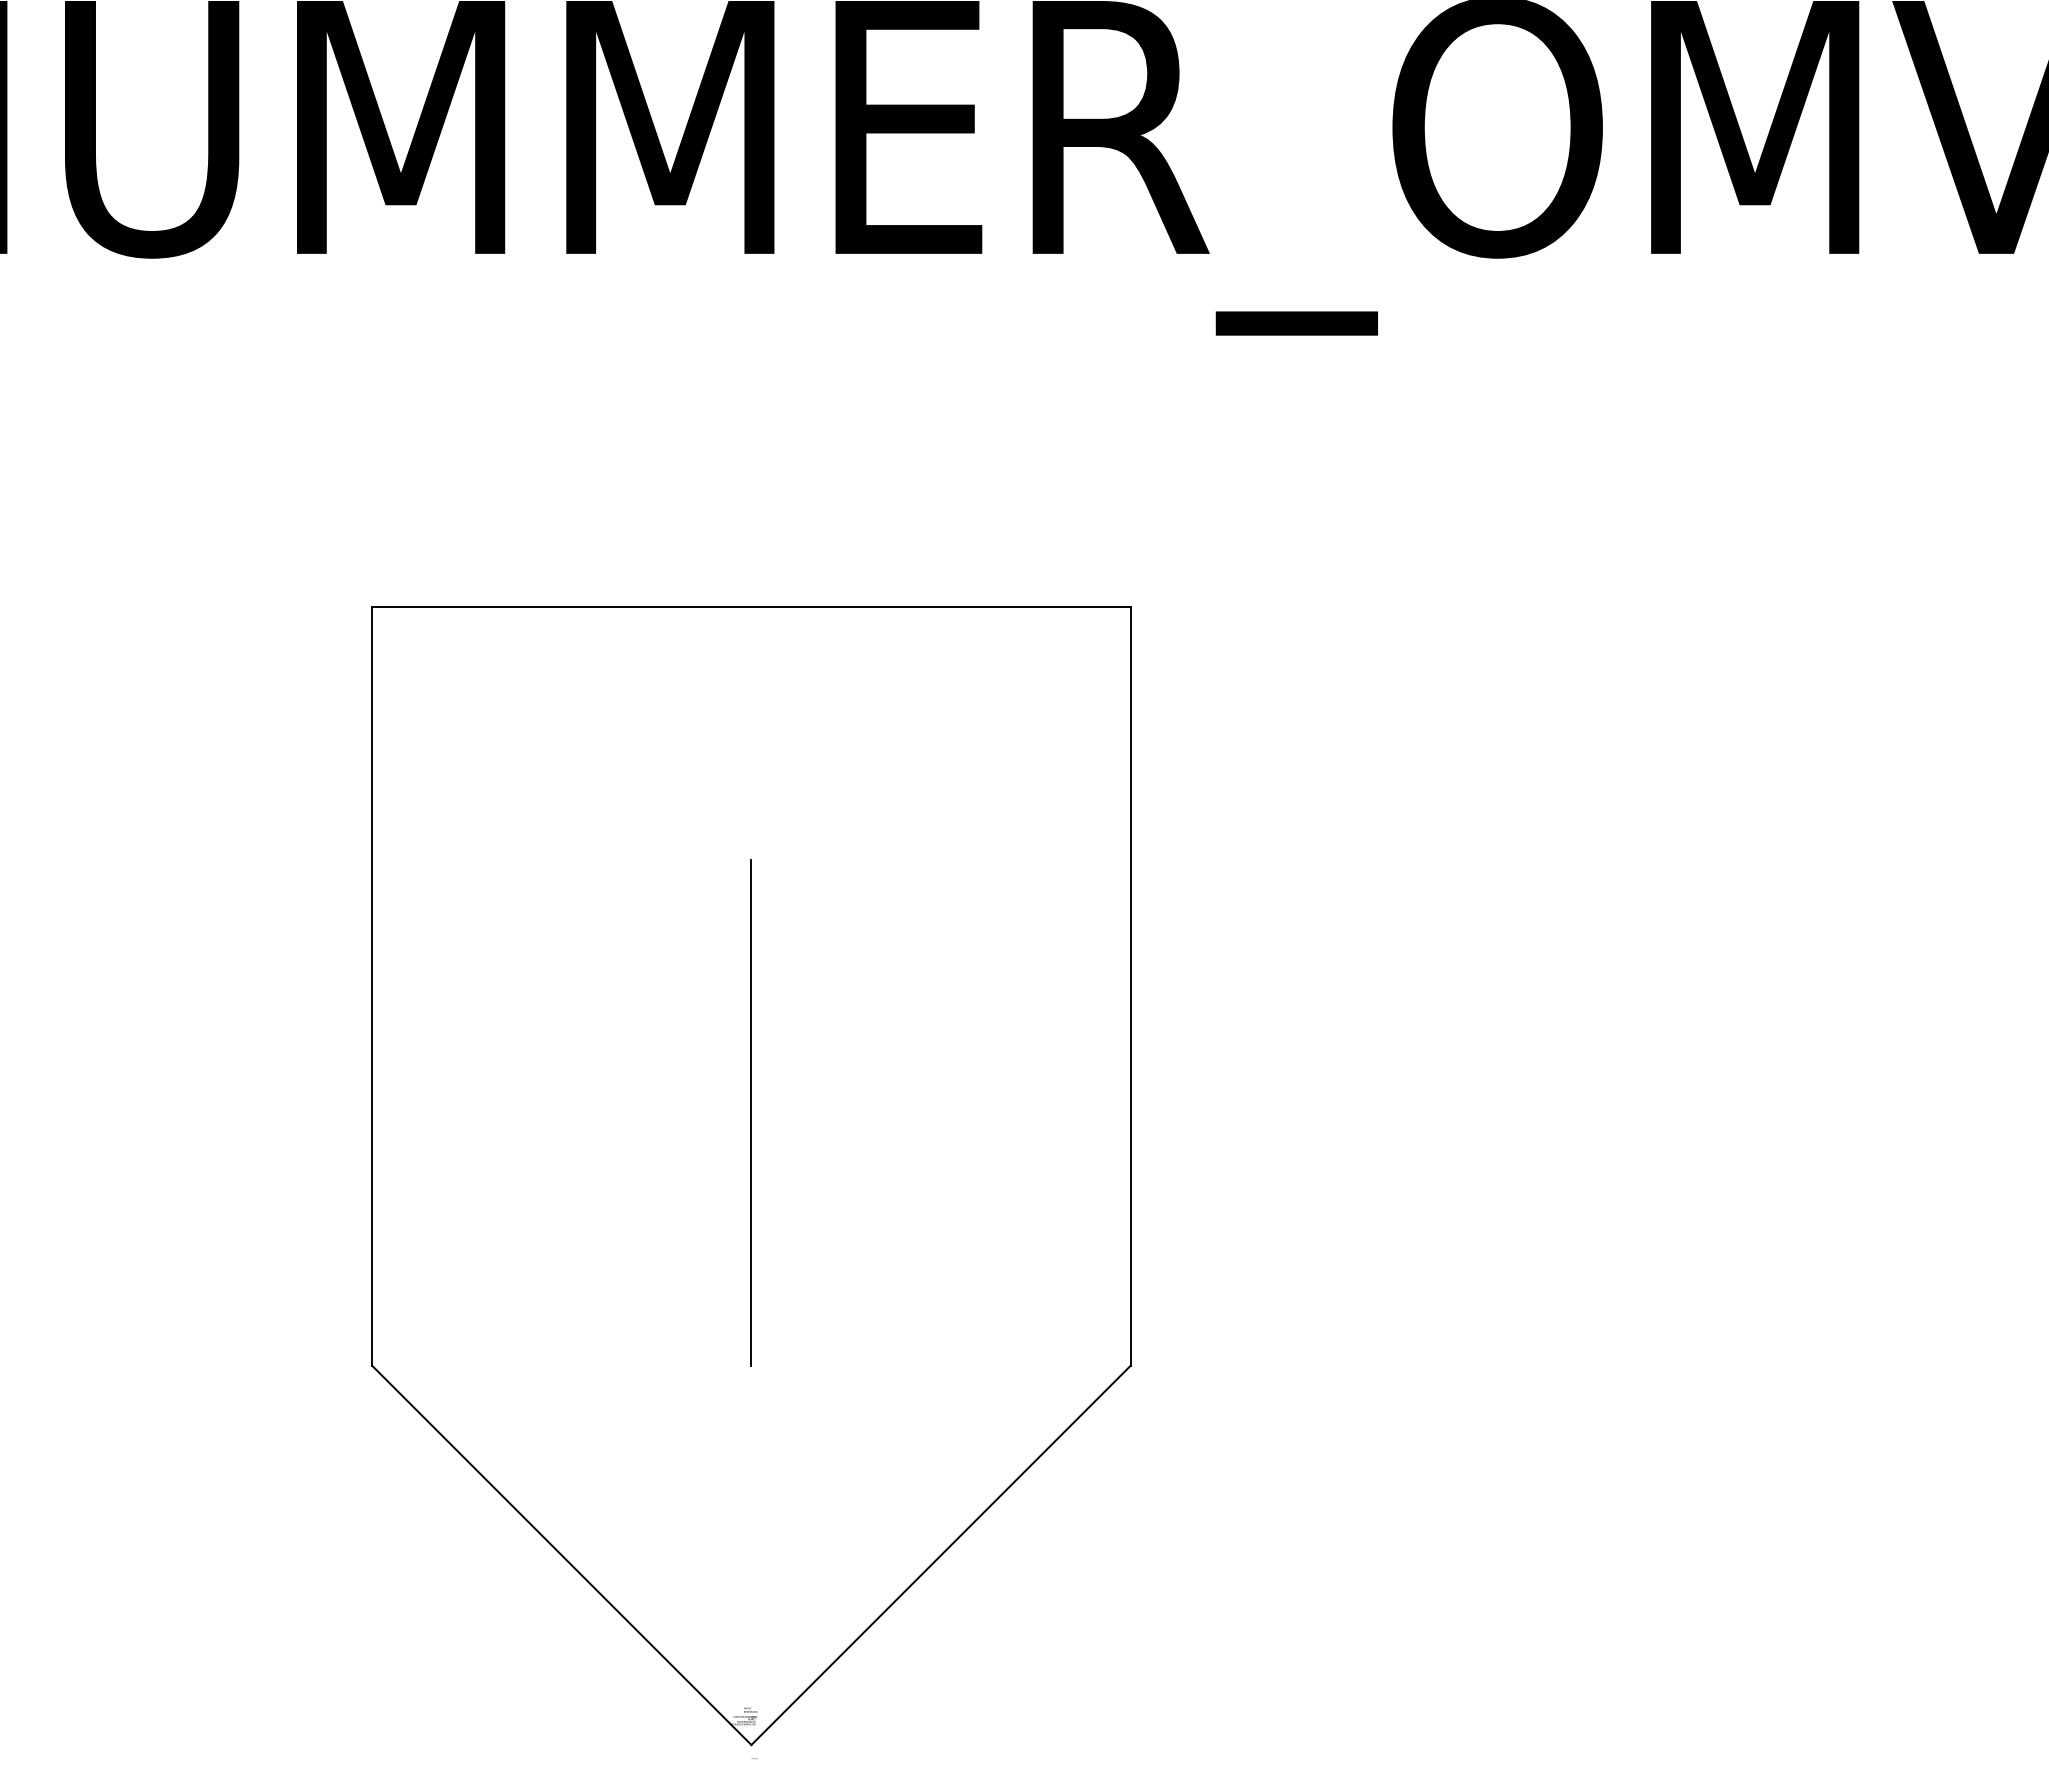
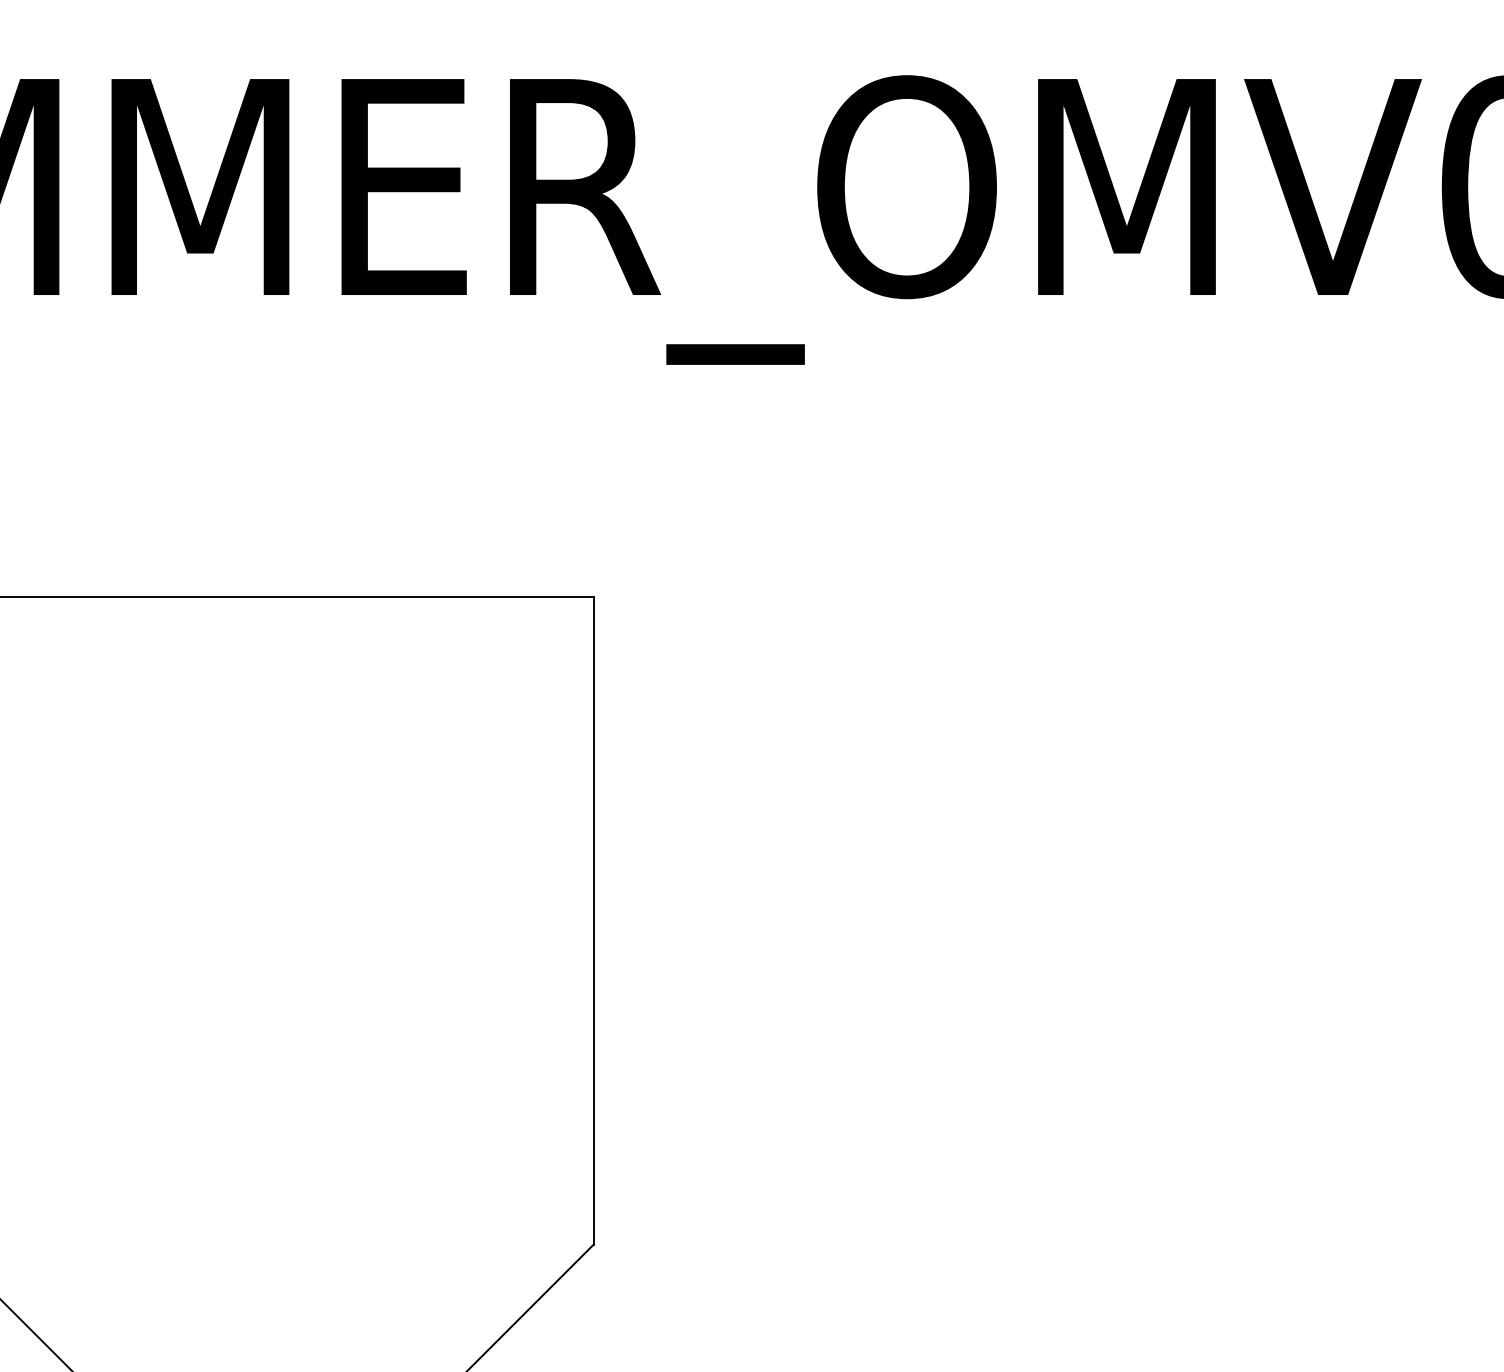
line: (750, 1112) -> (268, 1028), removed

